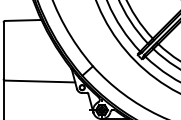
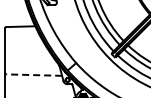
line: (40, 81) -> (34, 75), solid -> dashed

